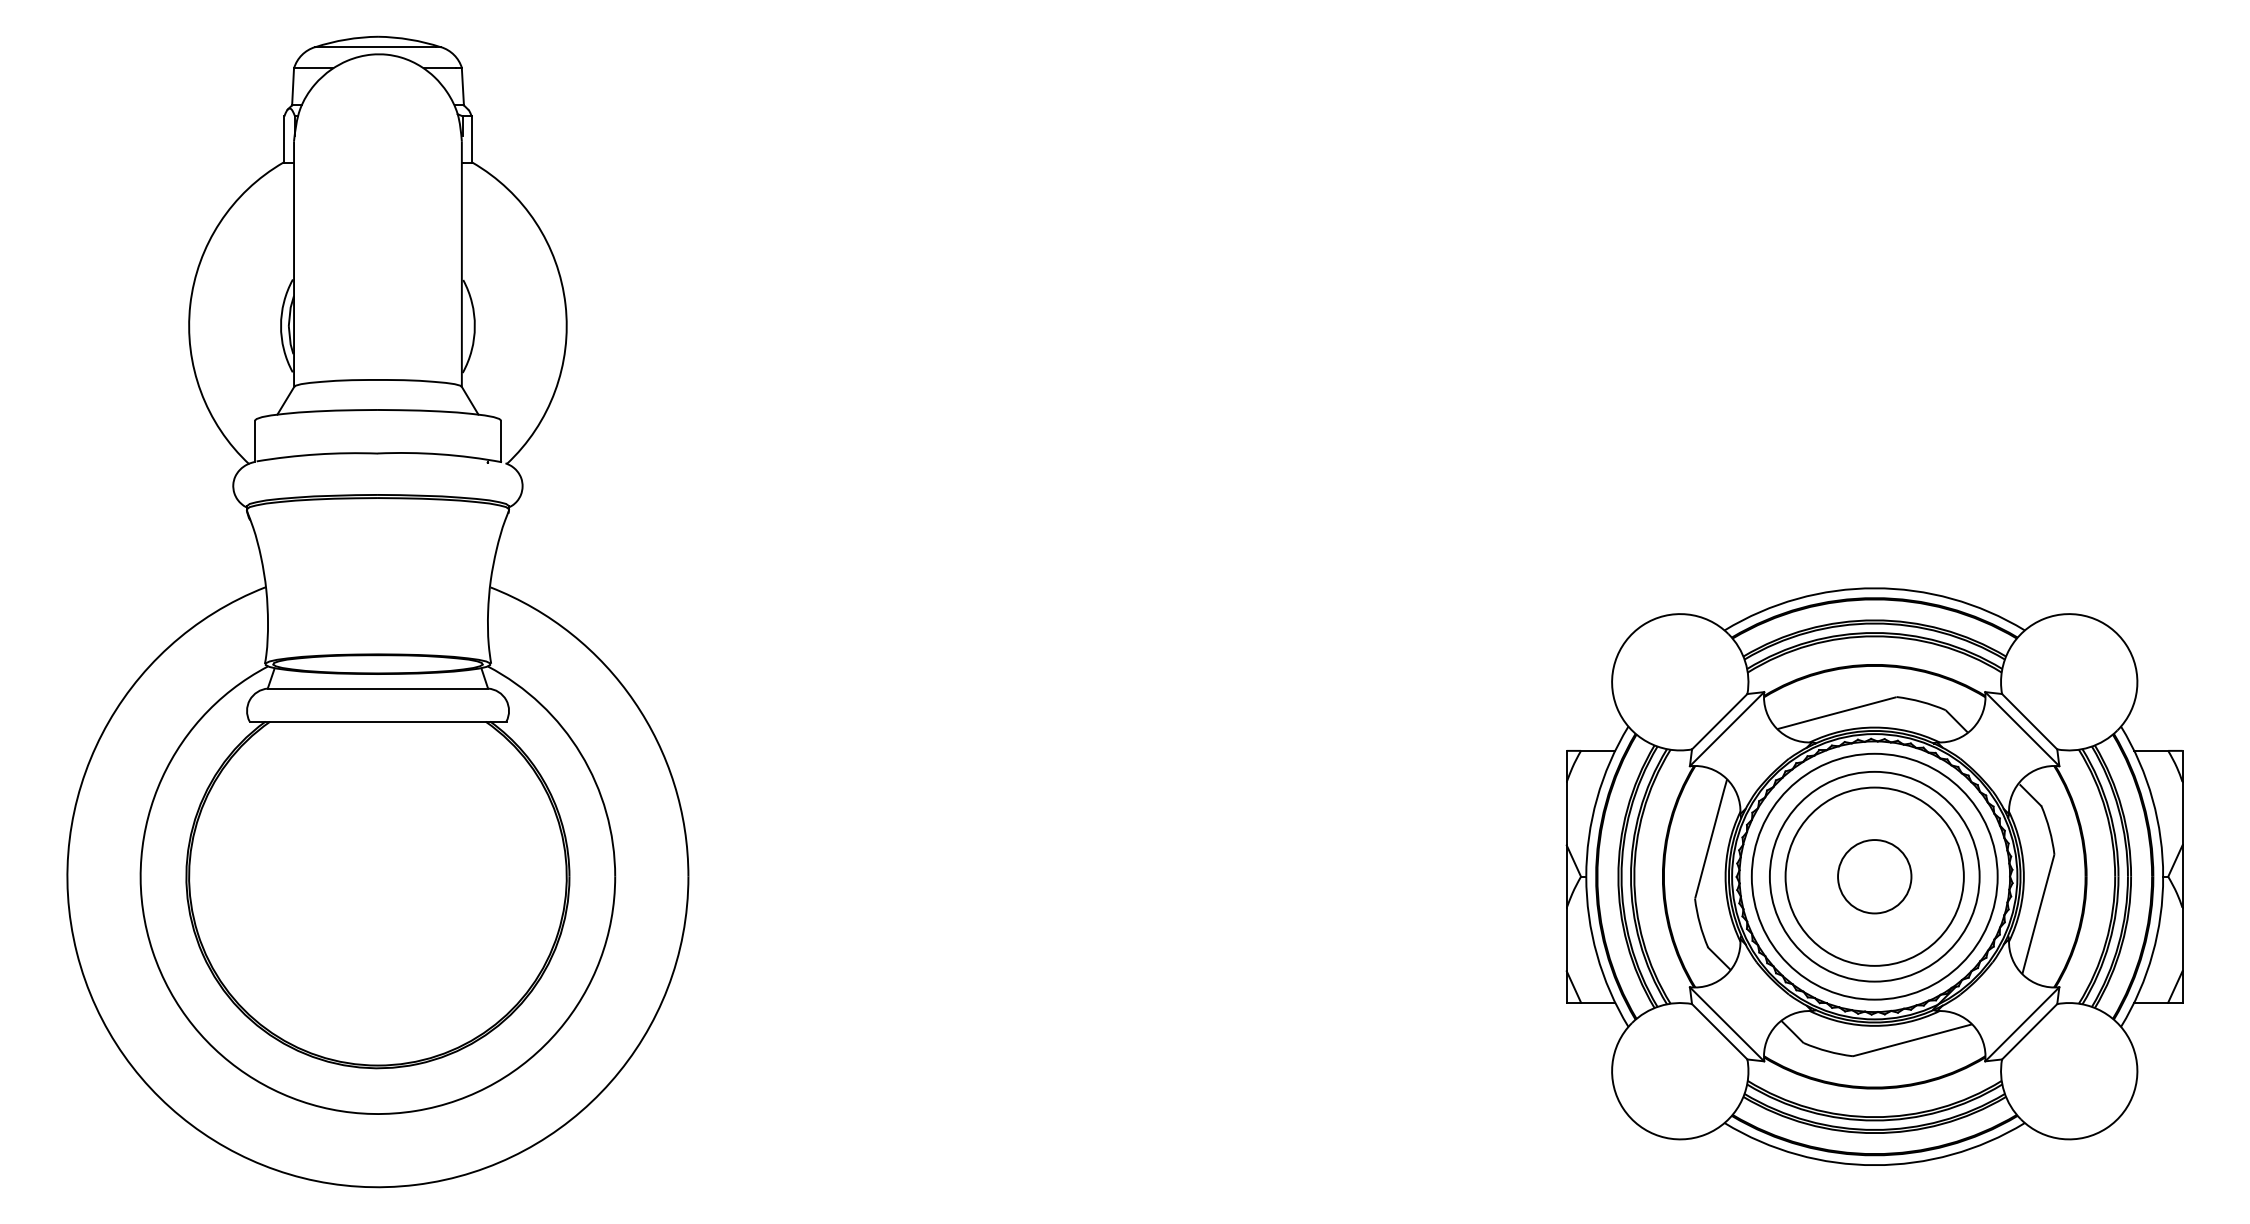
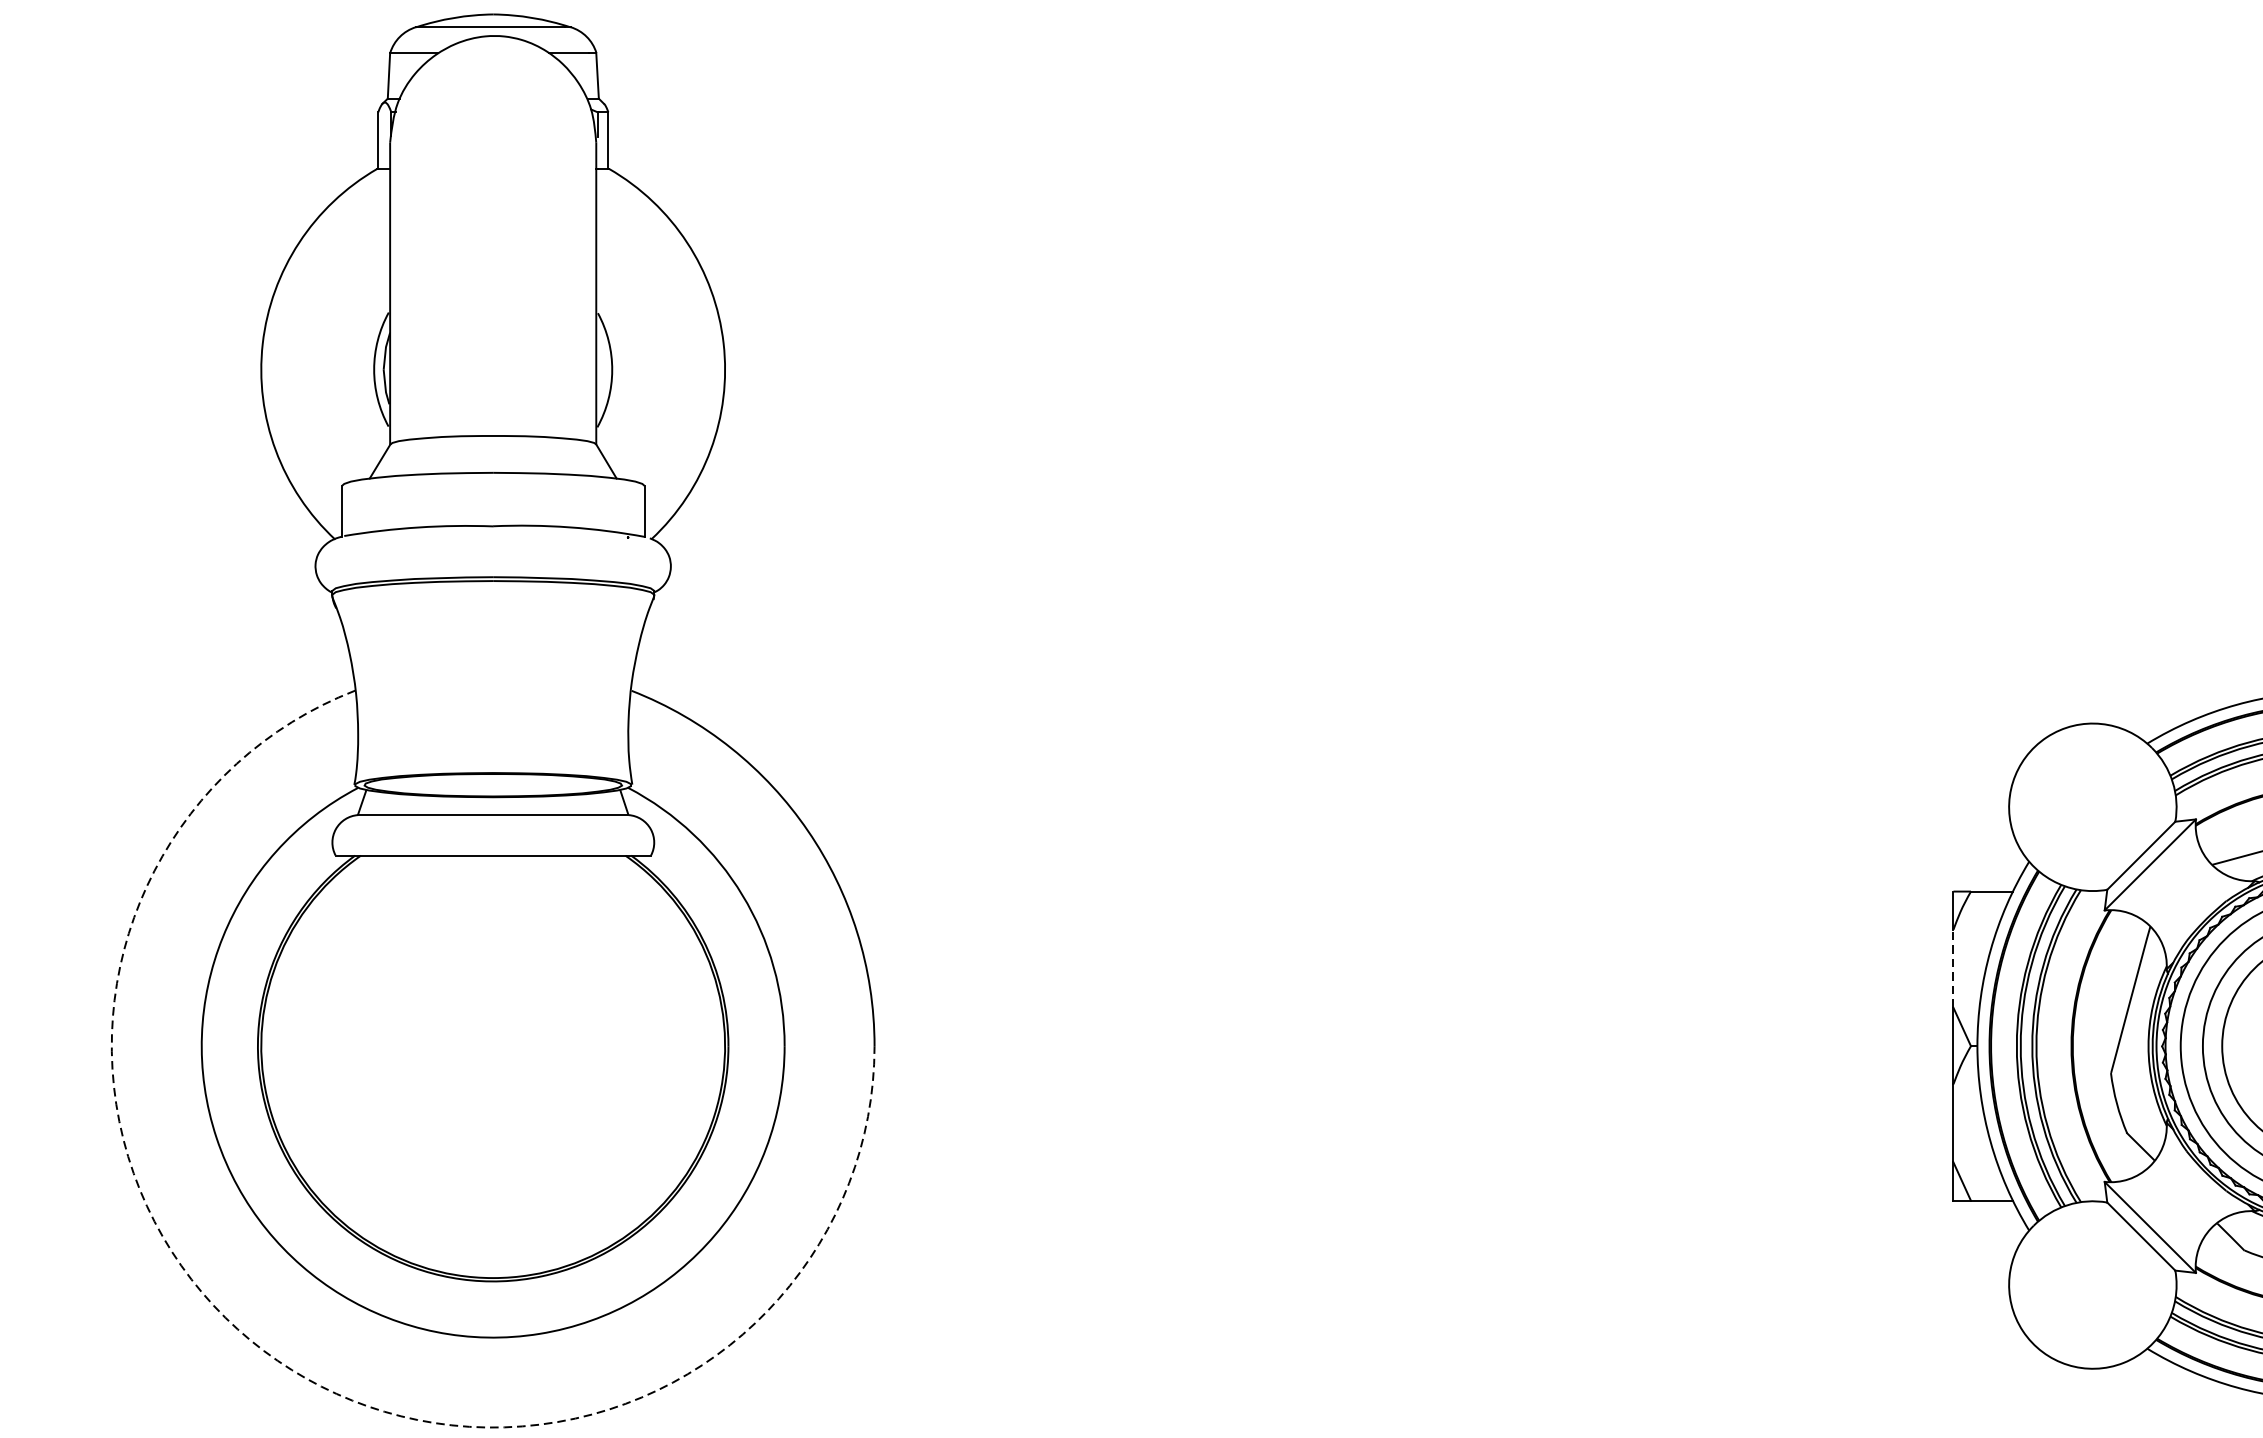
line: (1566, 813) -> (1953, 968), solid -> dashed
arc: (202, 1132) -> (277, 1360), solid -> dashed

